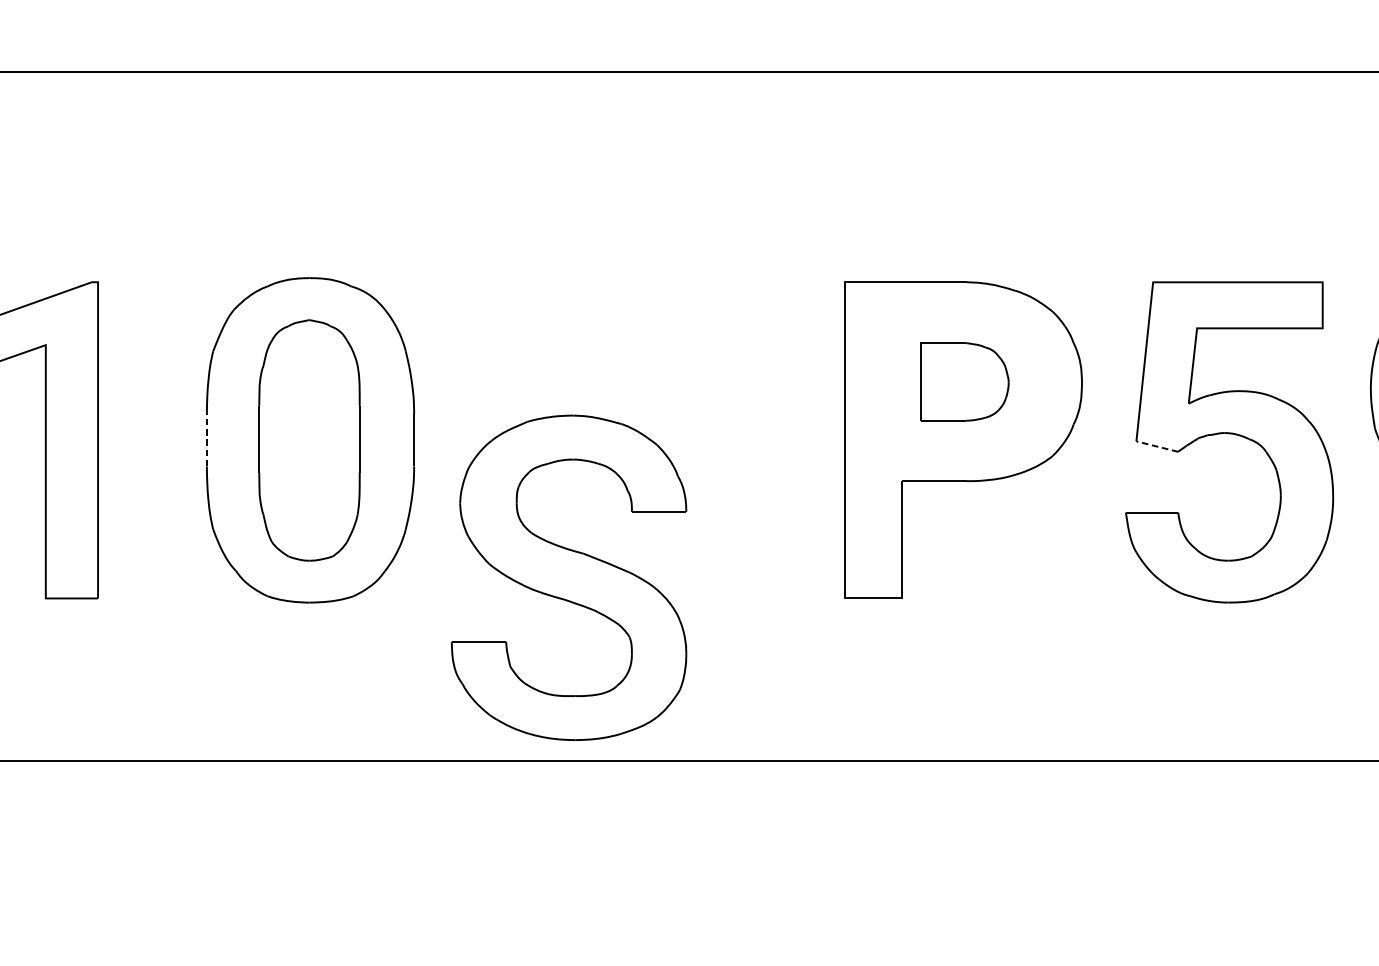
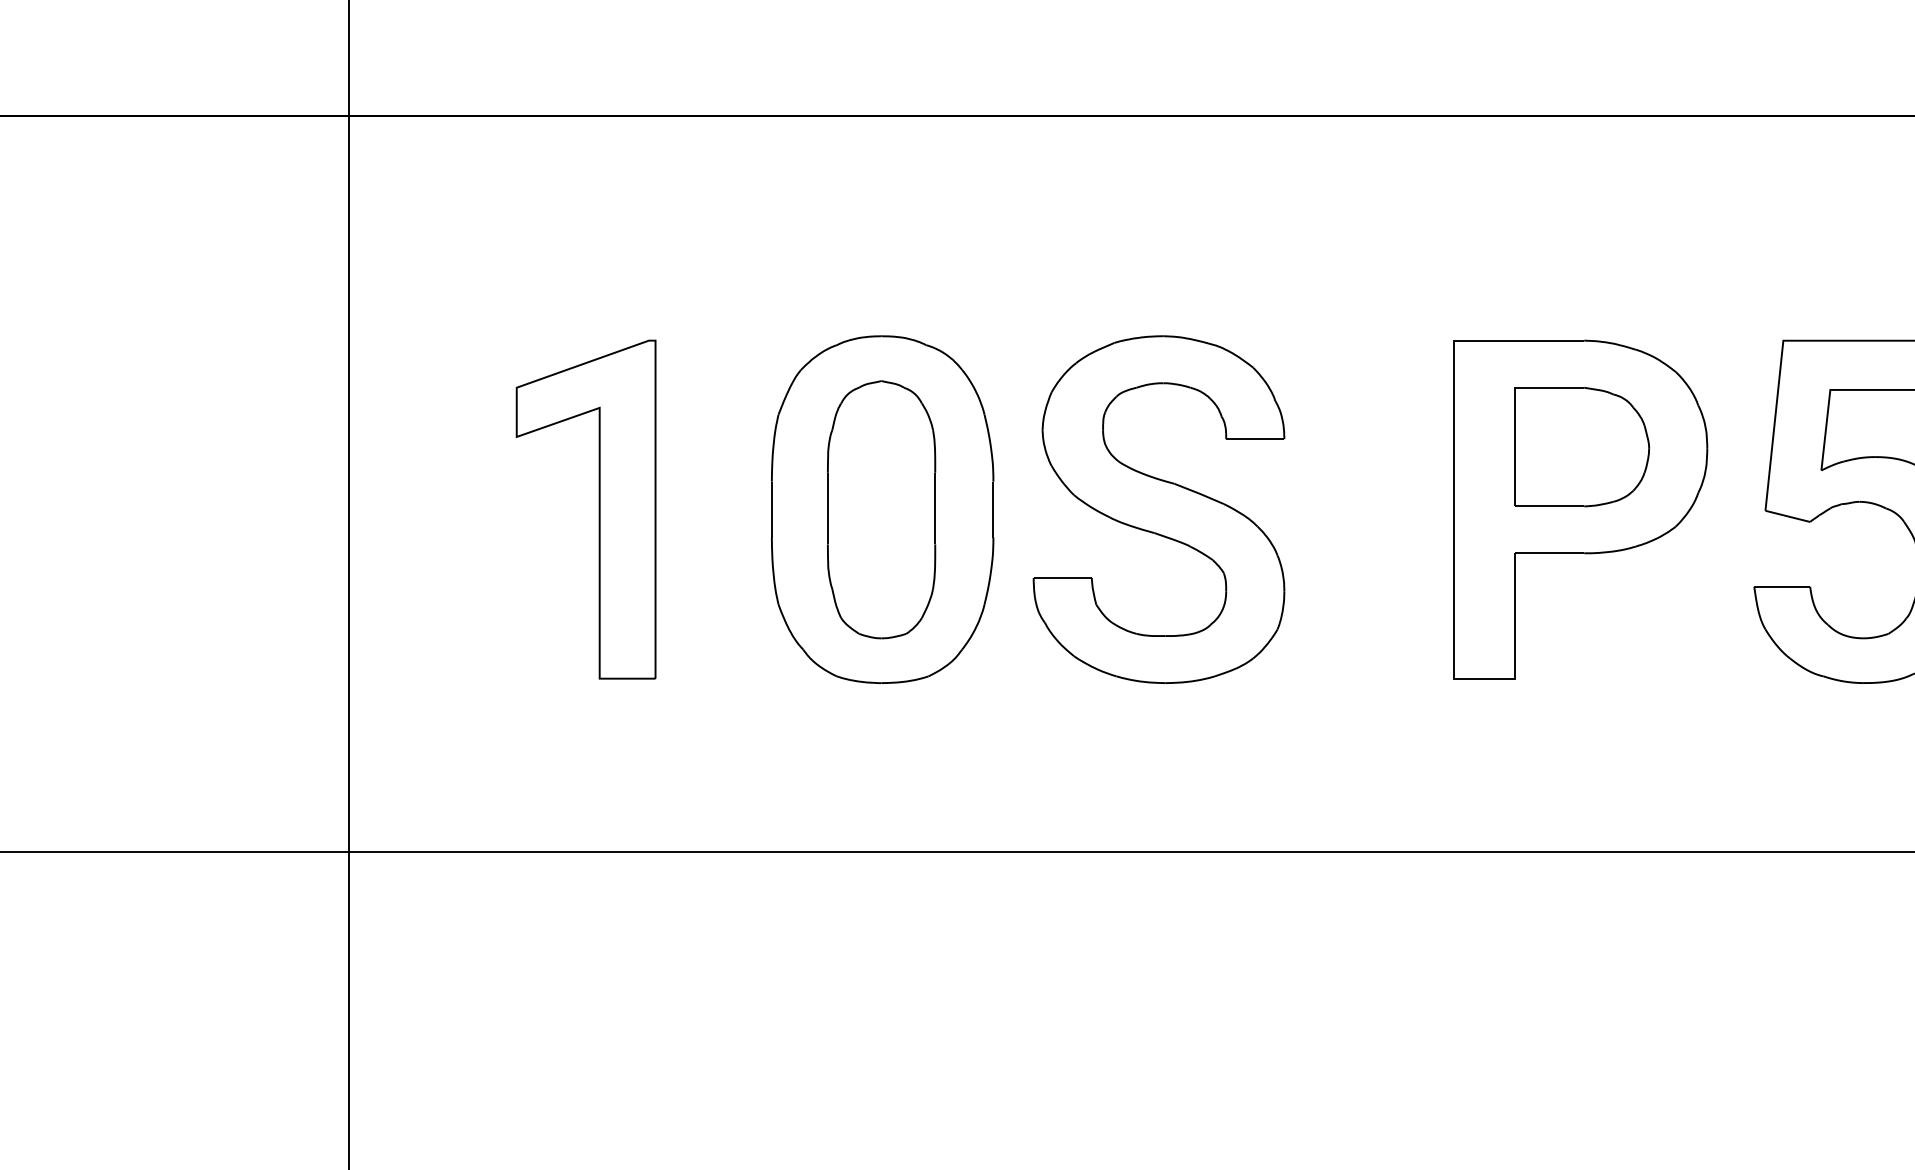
part: (964, 382) -> (1581, 447), size x1.43
line: (206, 440) -> (771, 509), dashed -> solid
line: (1157, 446) -> (1787, 516), dashed -> solid
part: (568, 577) -> (1158, 509), moved

